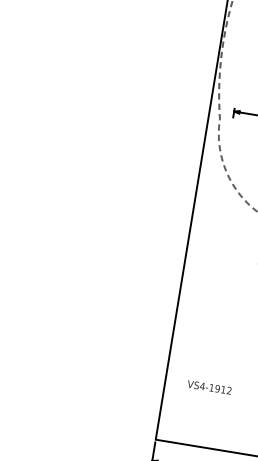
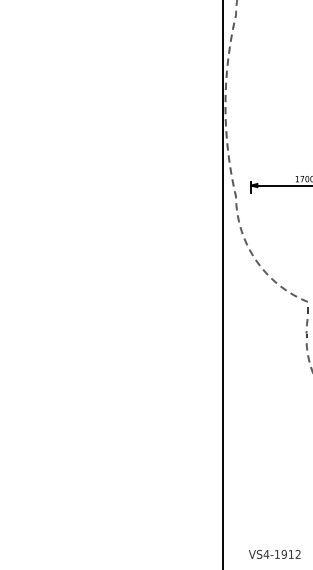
text: (209, 387) -> (274, 554), moved

